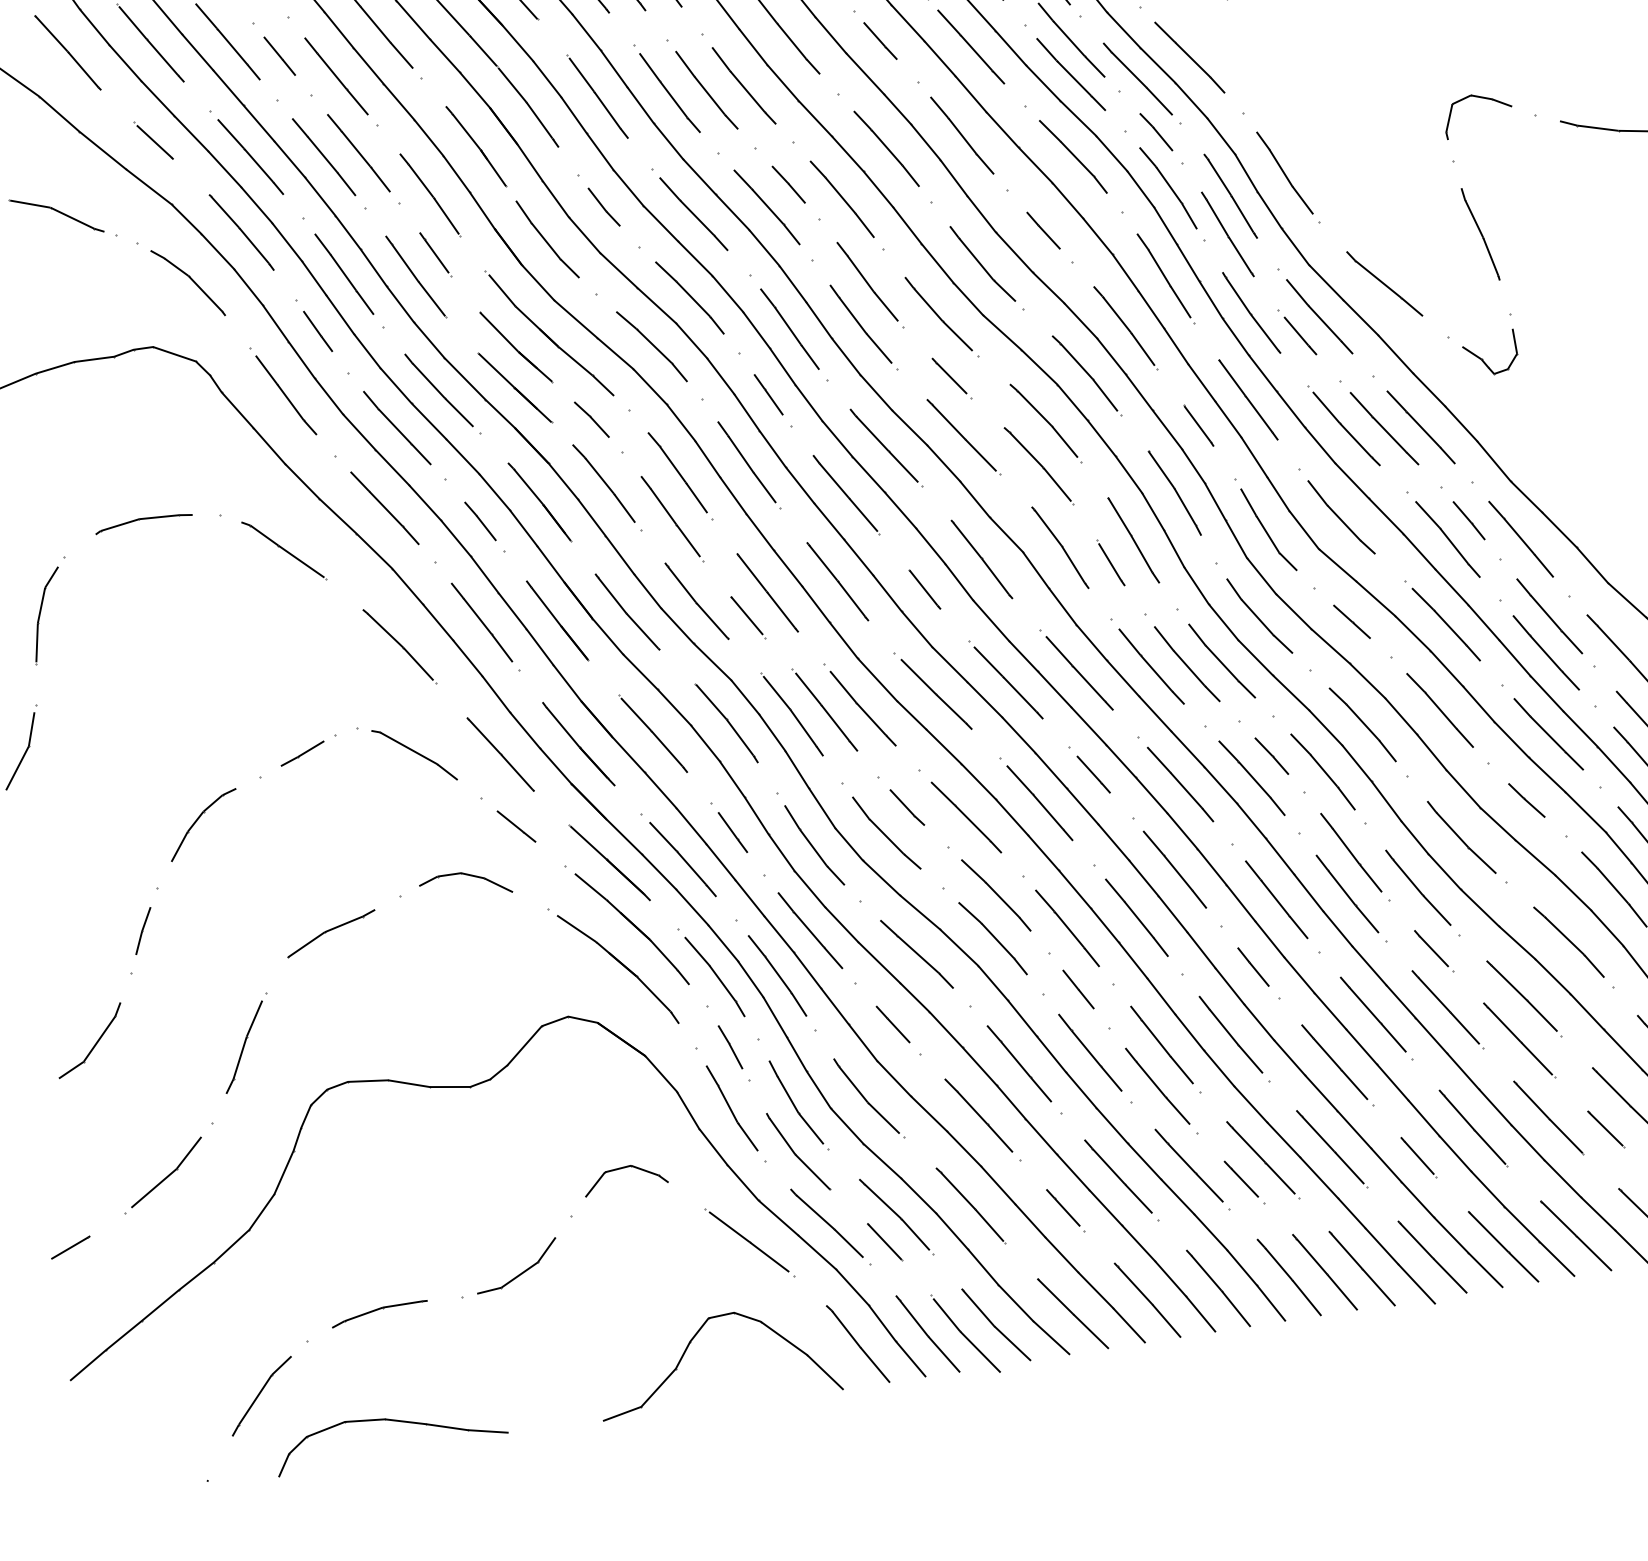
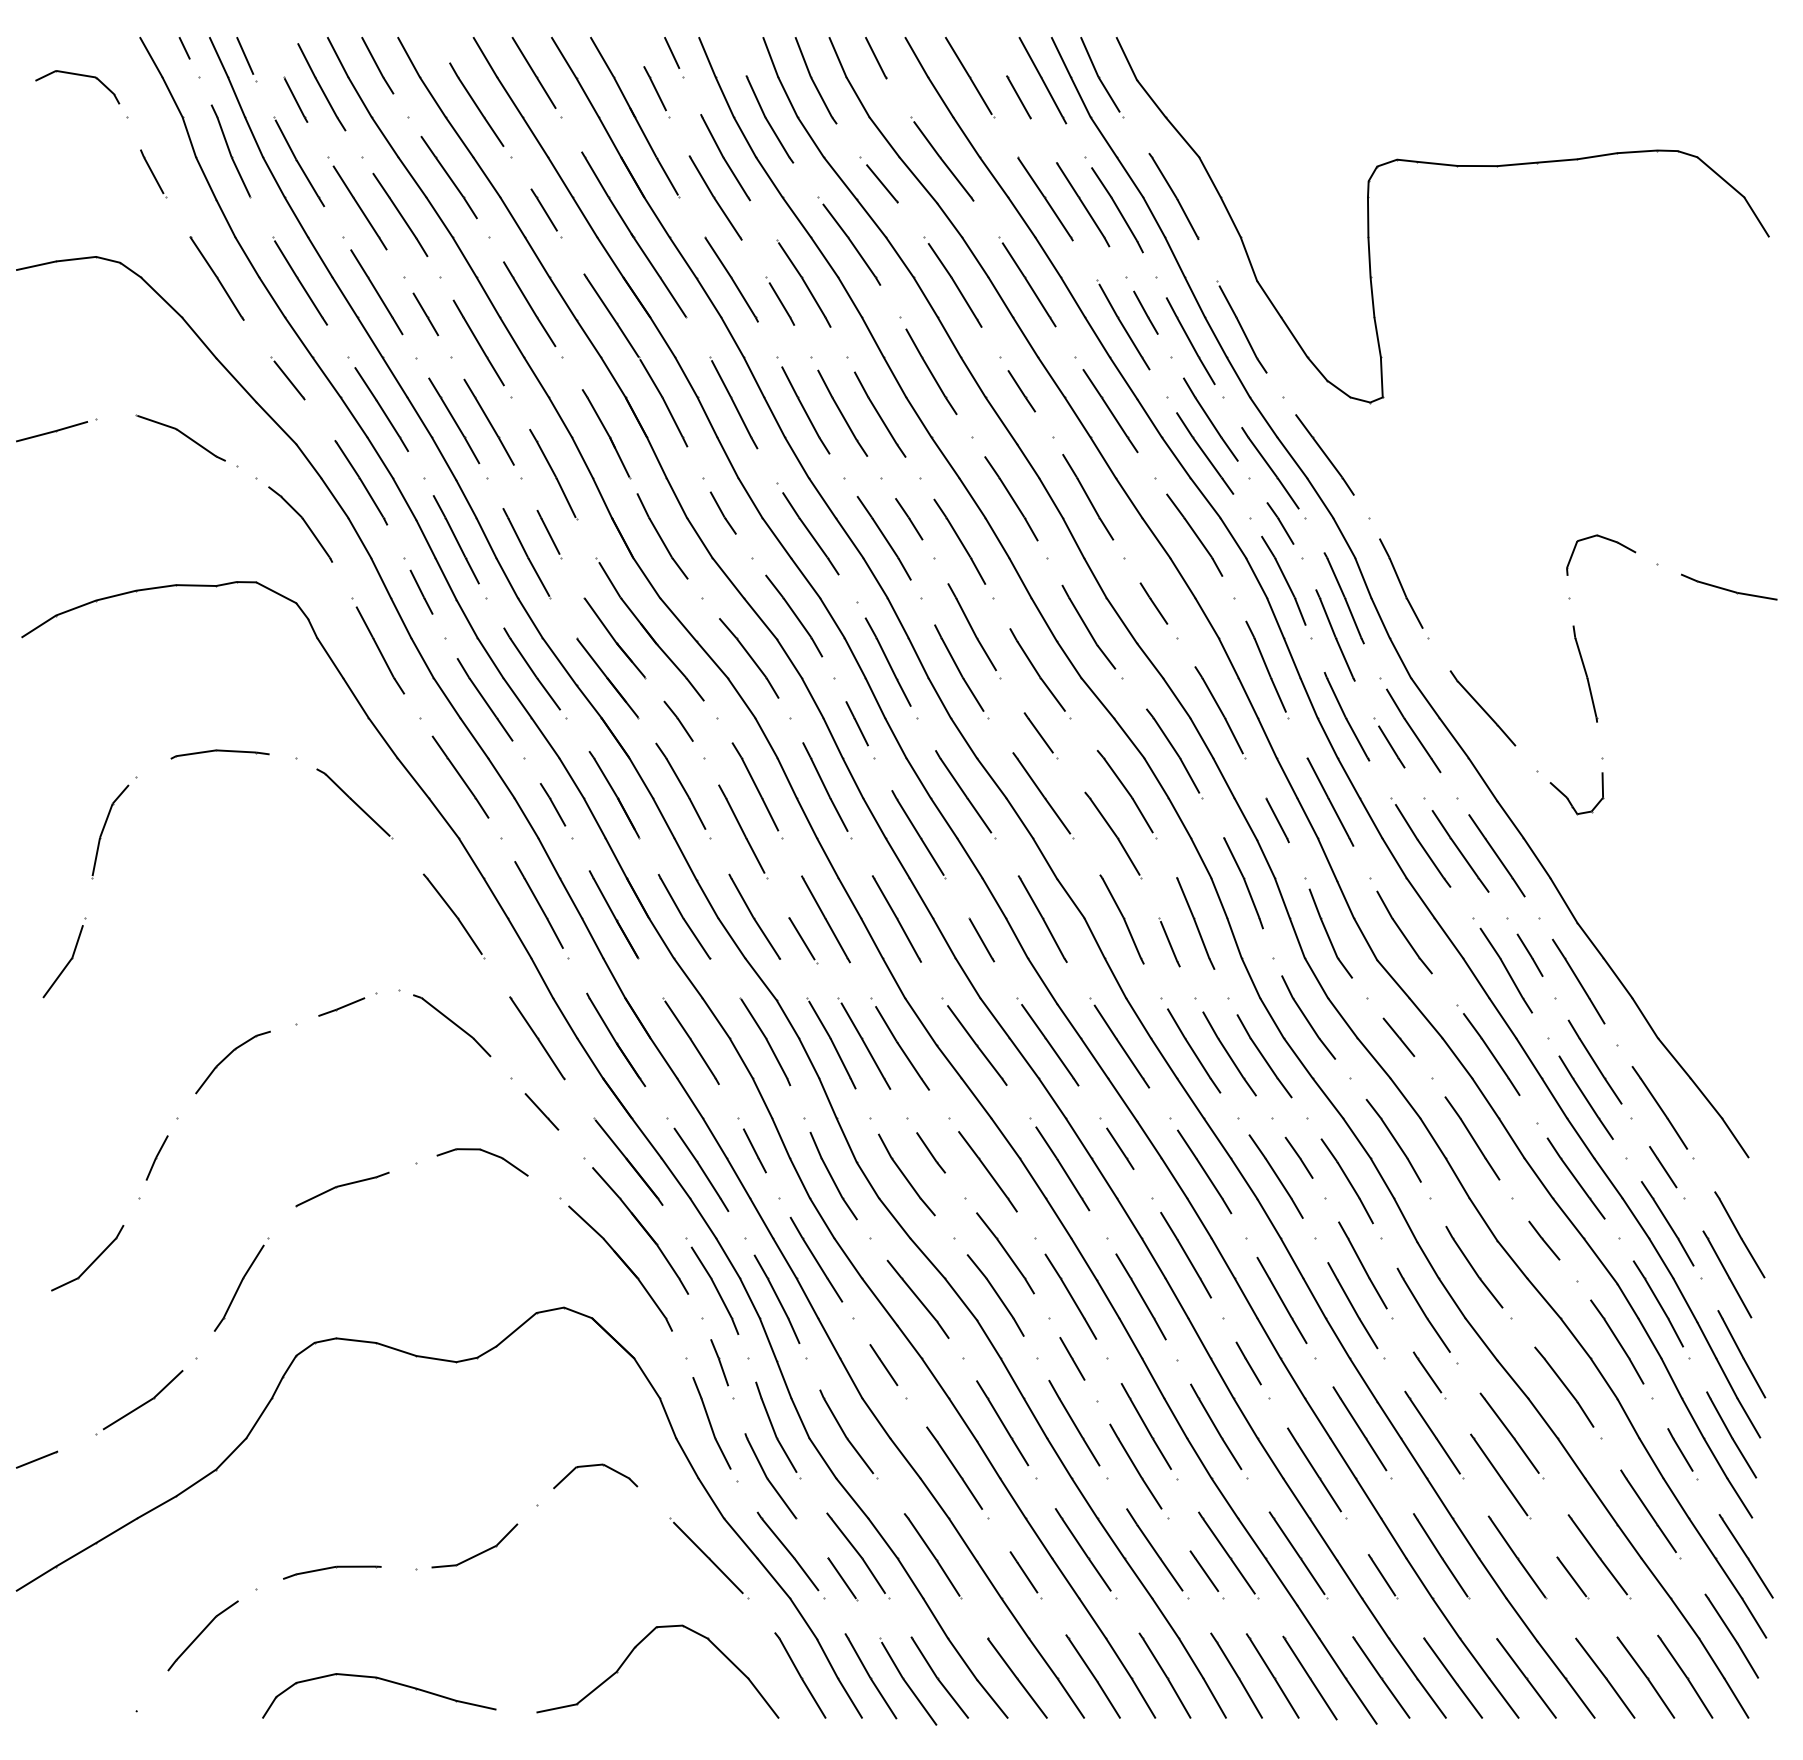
part: (391, 1421) -> (382, 1680), moved

